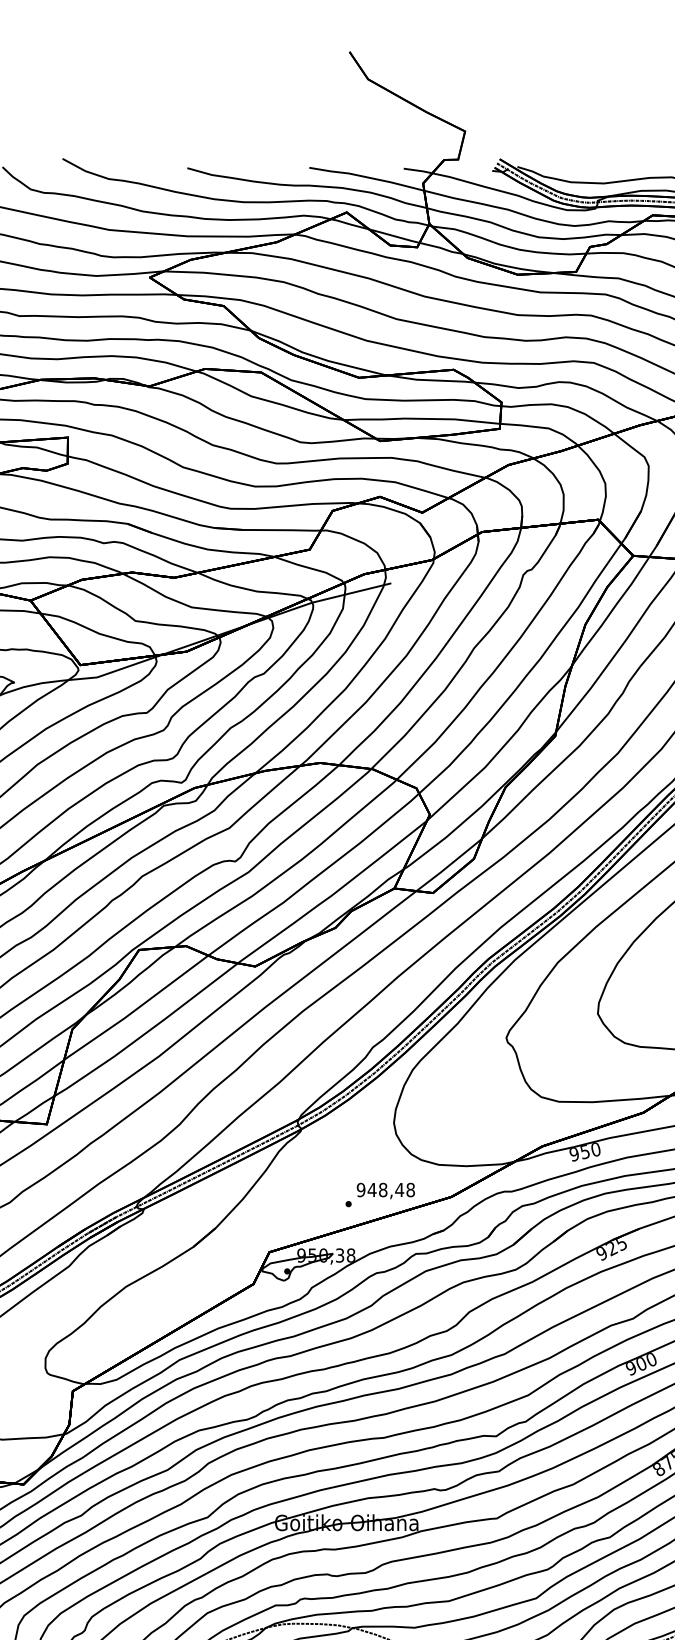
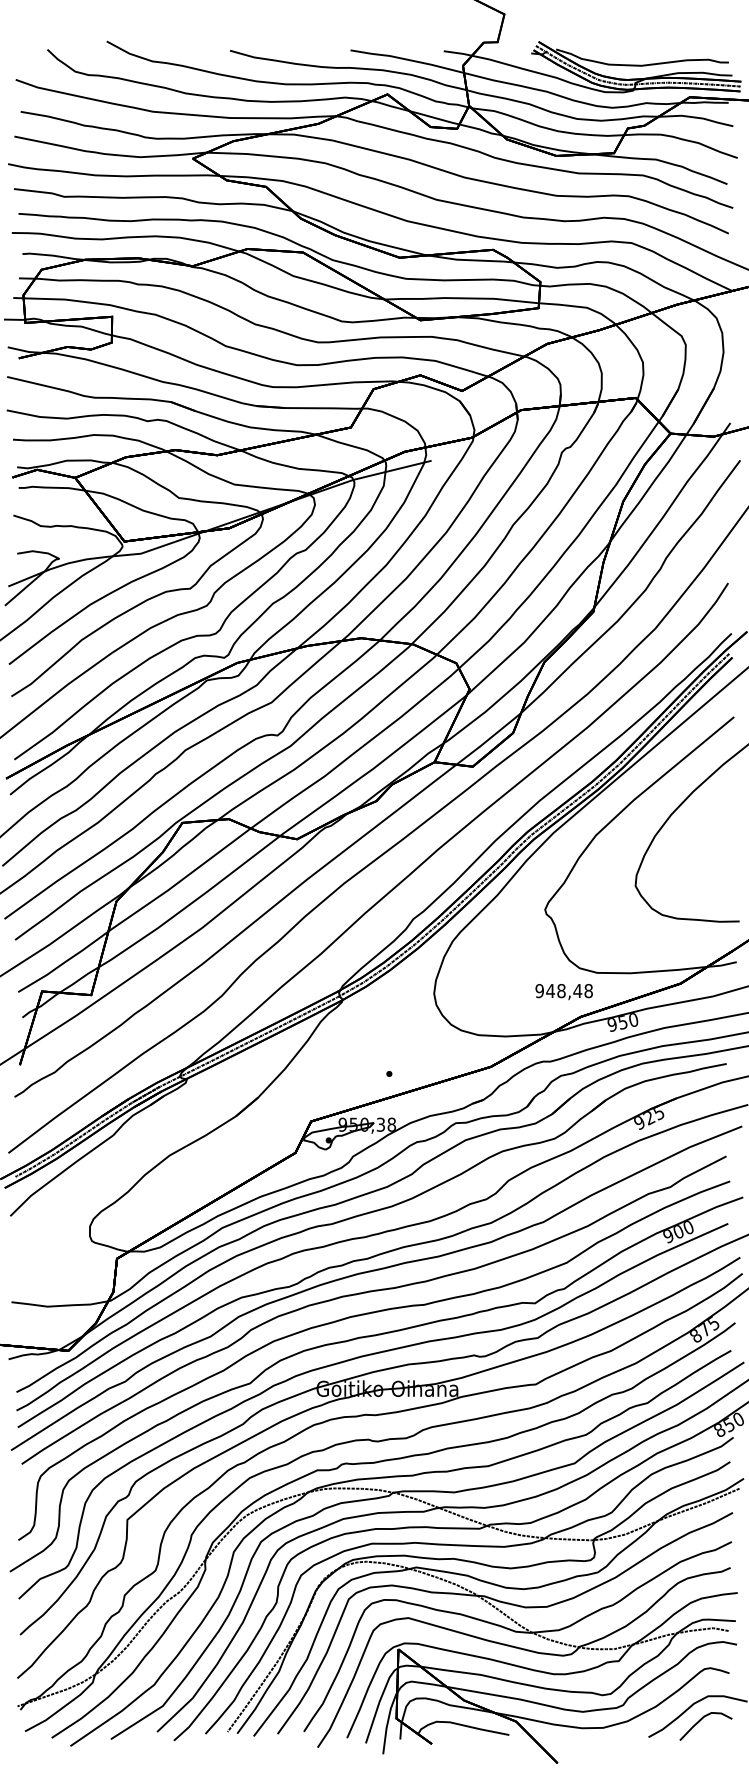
text: (385, 1191) -> (563, 992), moved

